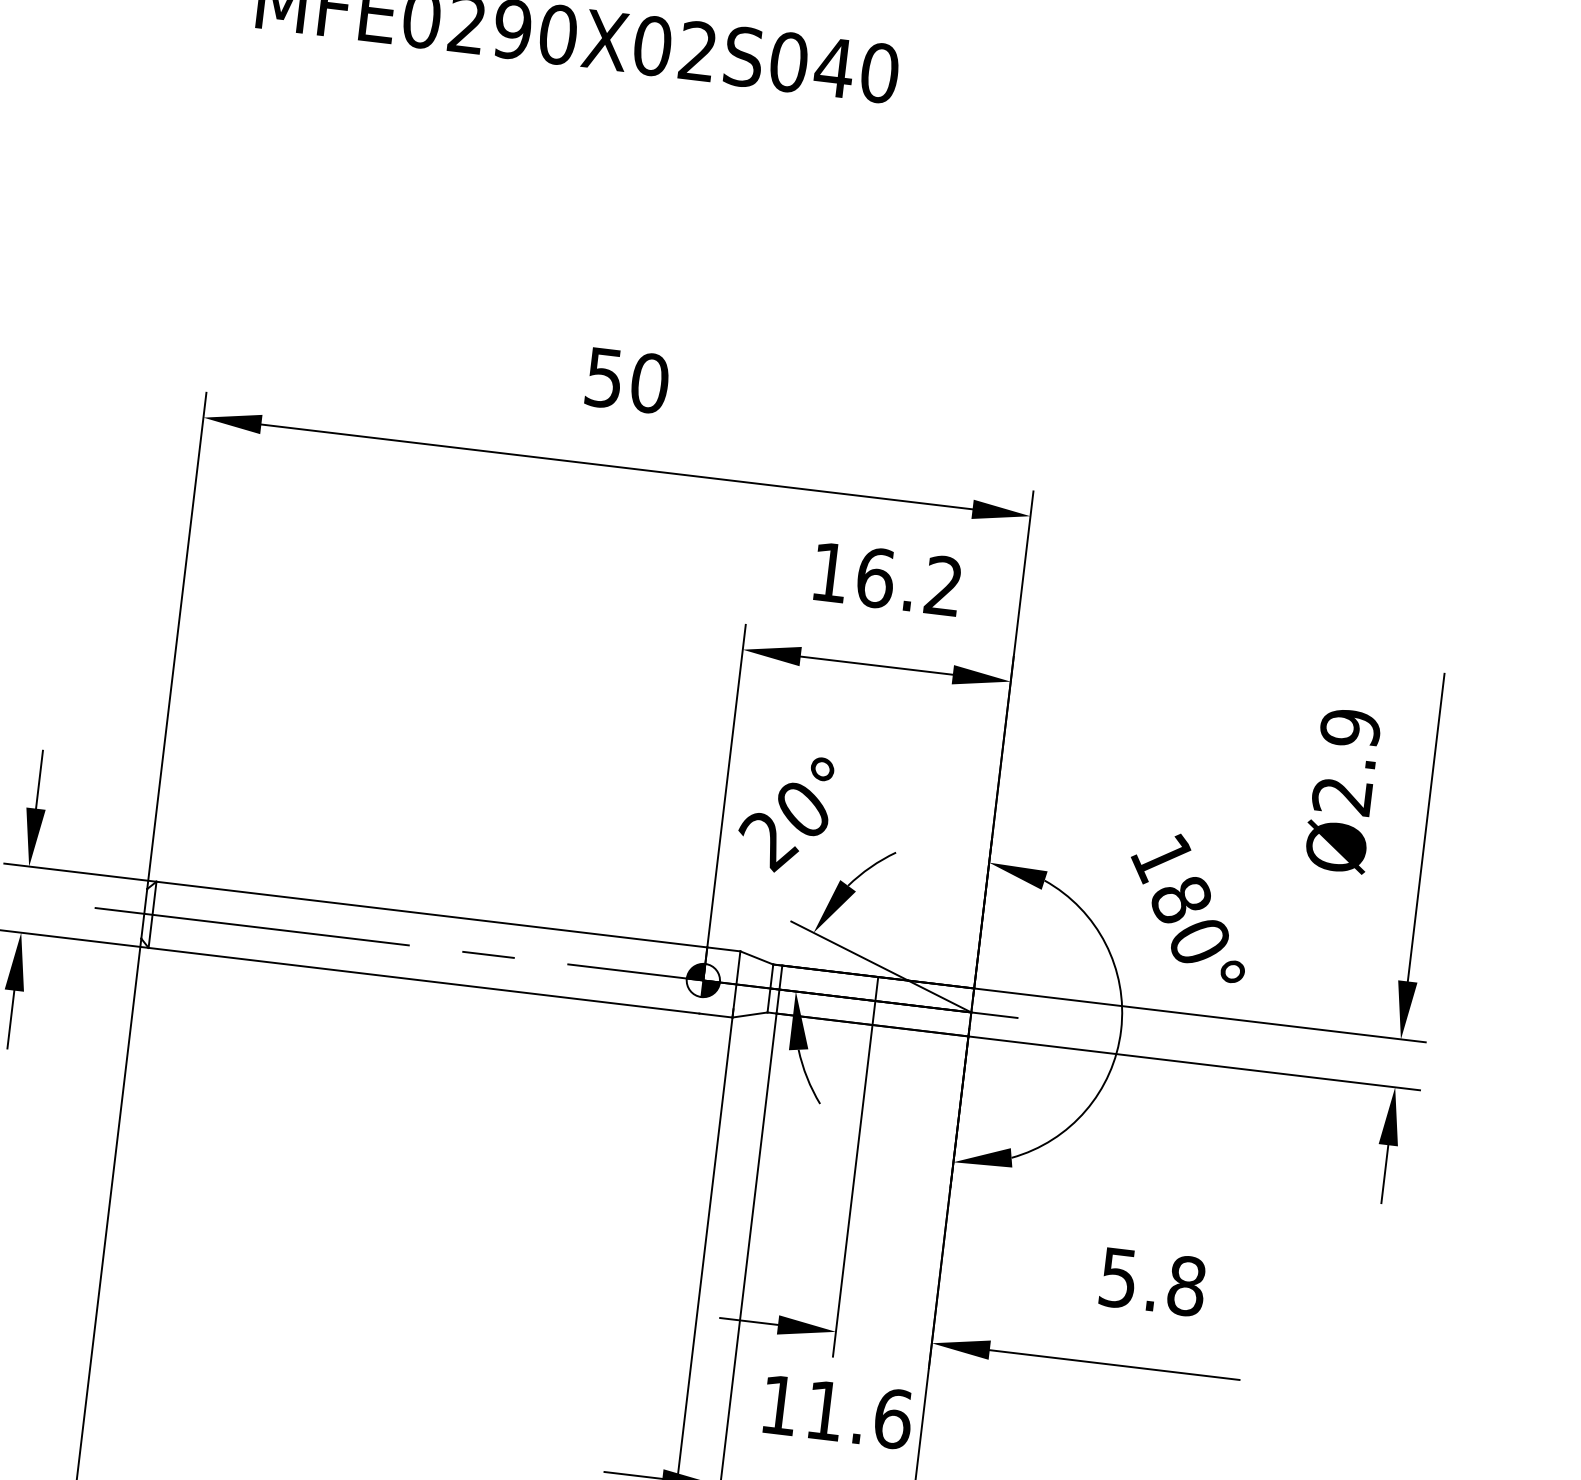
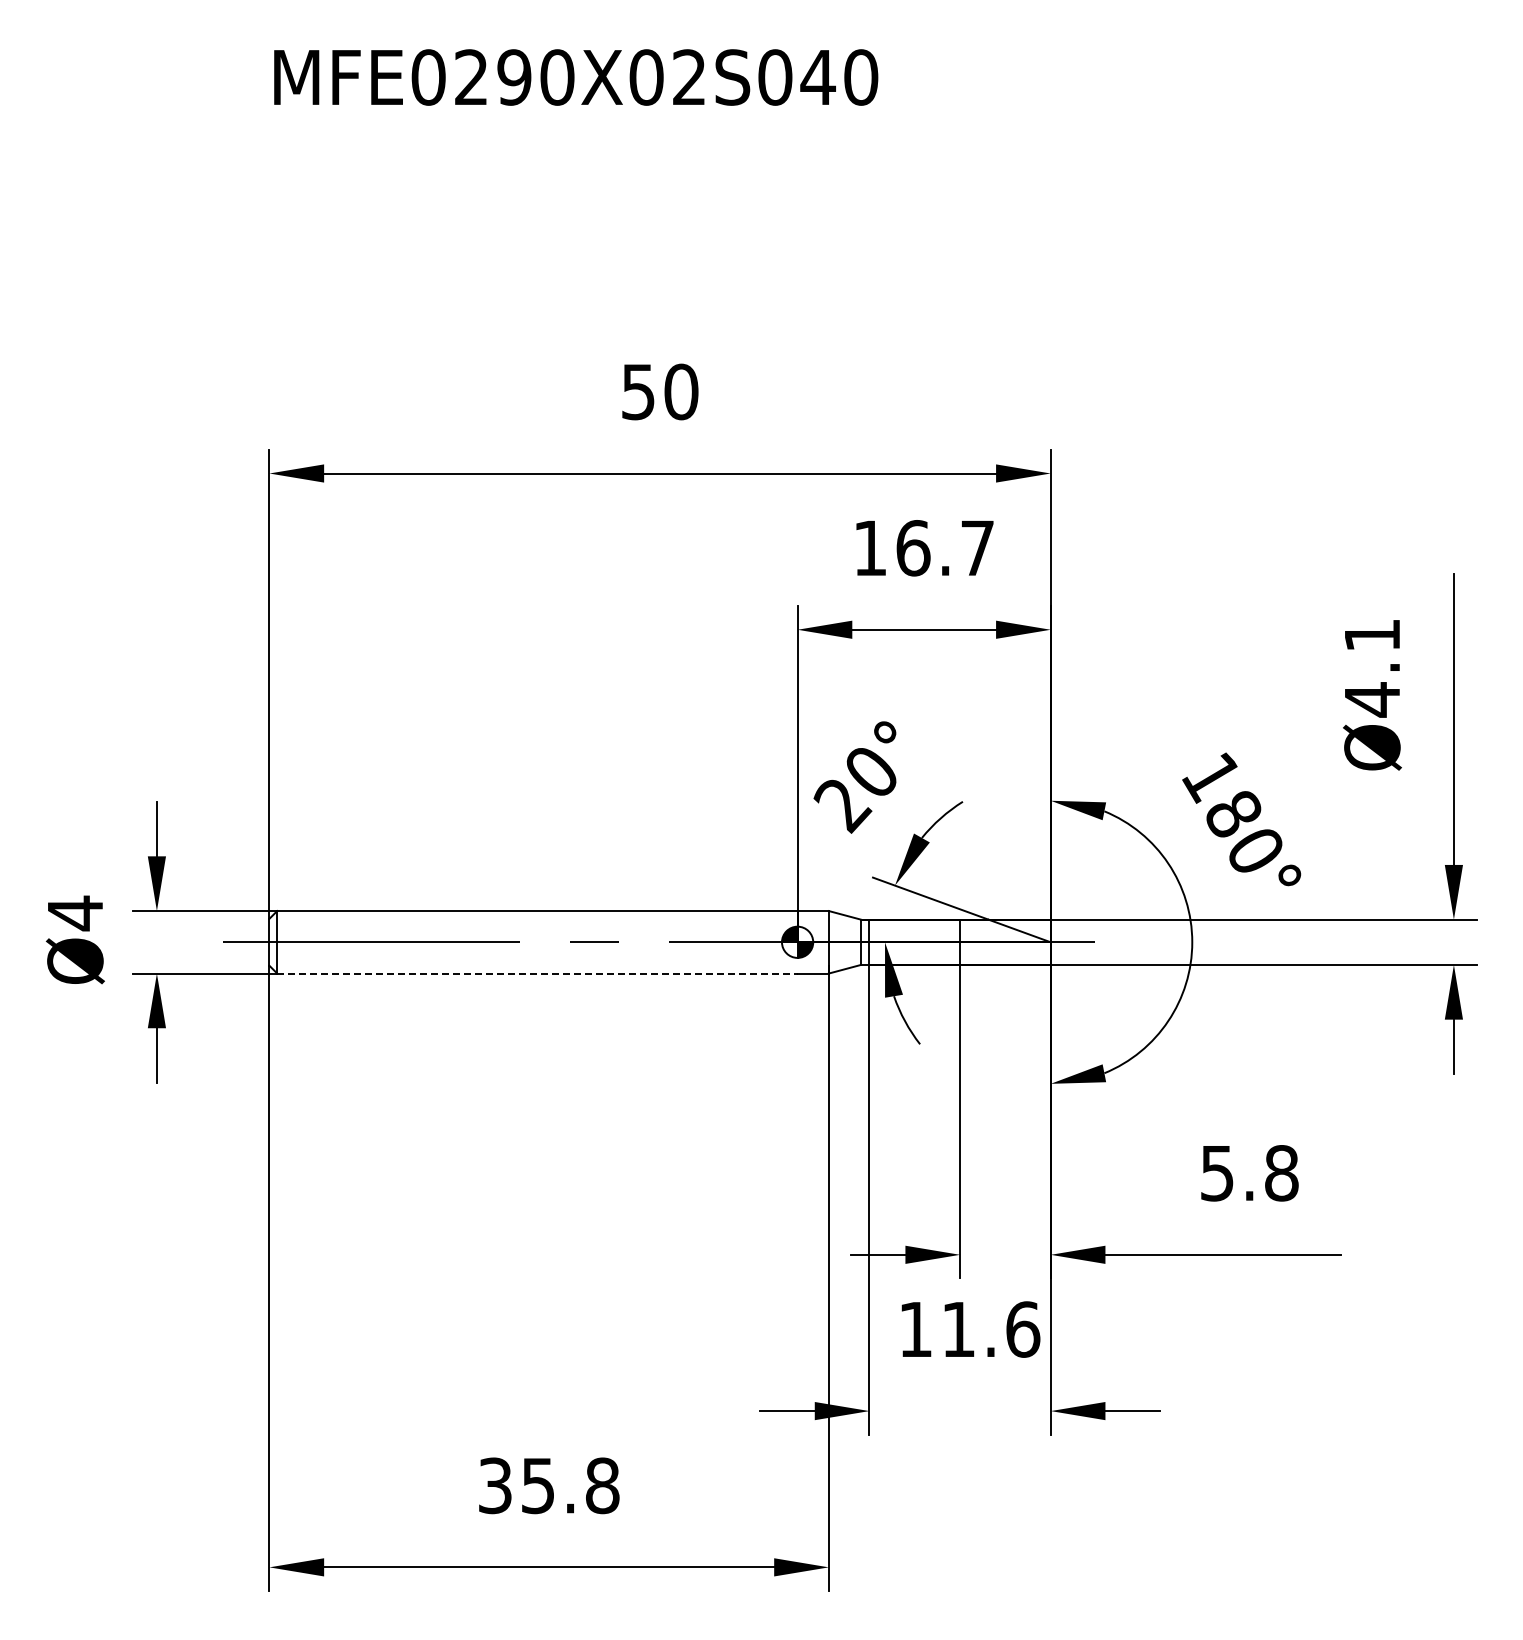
text: (943, 585) -> (977, 547), 16.2 -> 16.7
text: (1346, 762) -> (1372, 667), Ø2.9 -> Ø4.1
line: (424, 980) -> (537, 973), solid -> dashed

